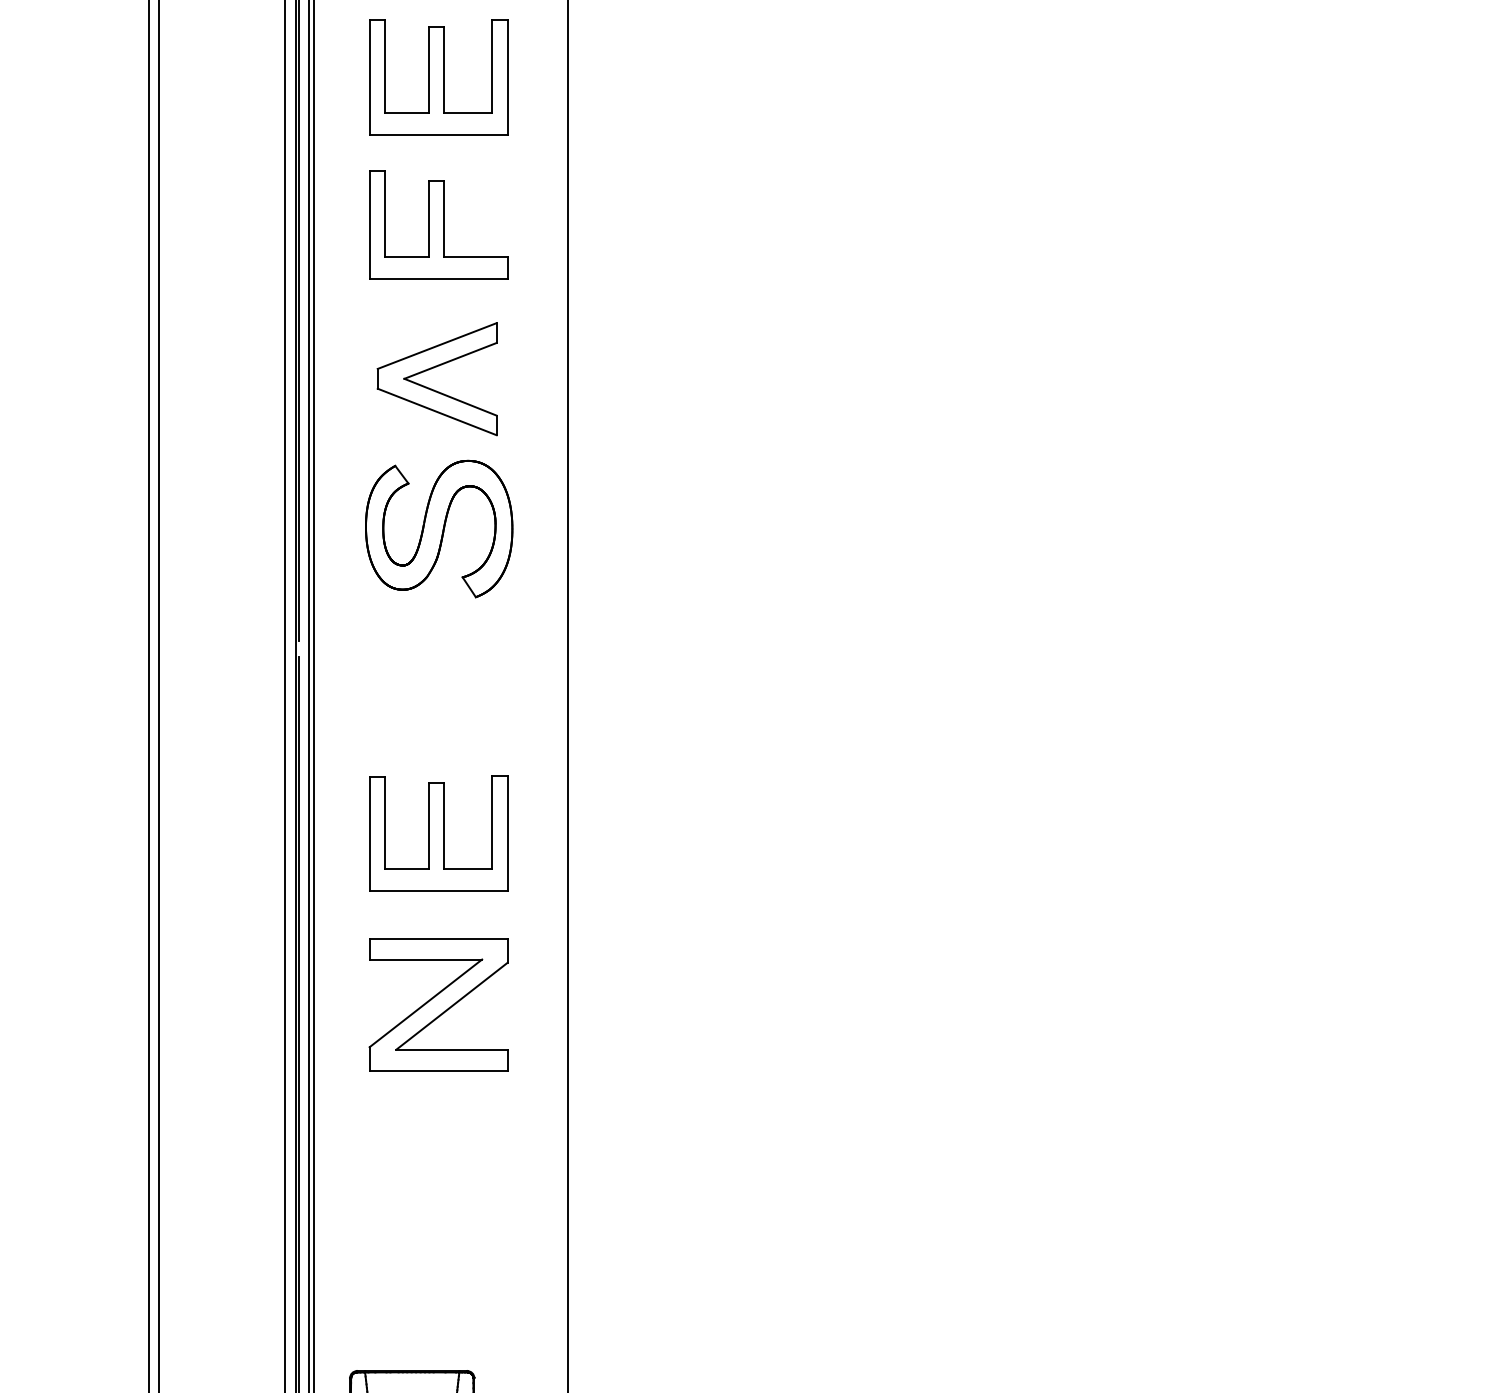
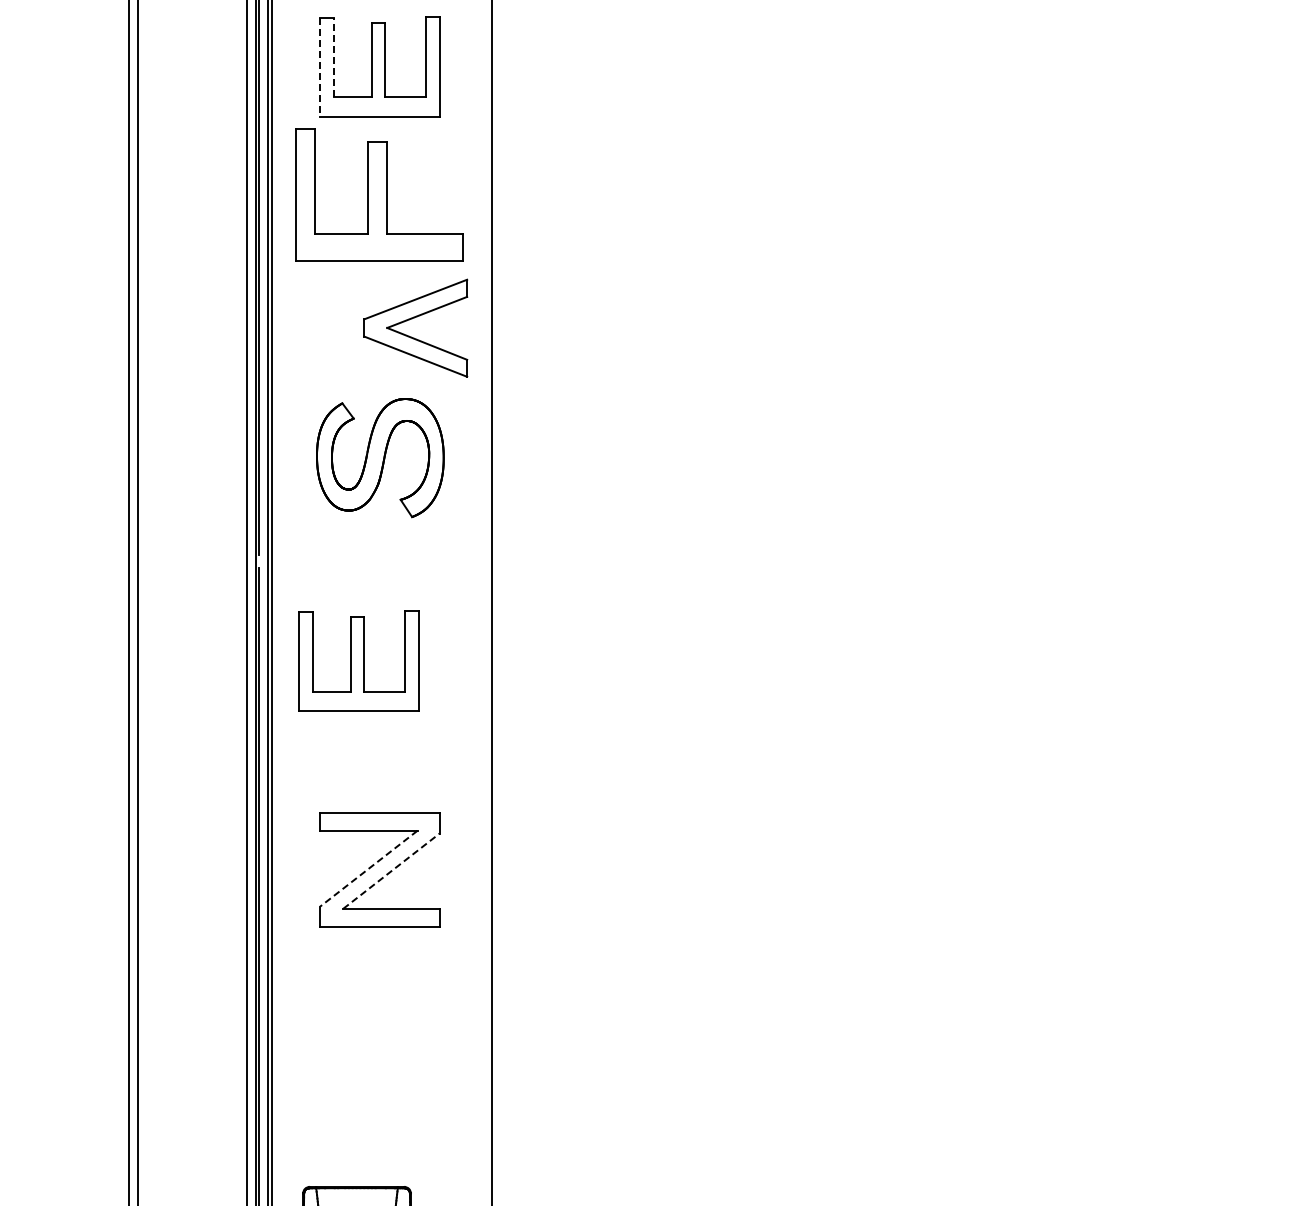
line: (385, 66) -> (333, 57), solid -> dashed
line: (370, 77) -> (320, 67), solid -> dashed
part: (438, 224) -> (379, 194), size x1.4
part: (433, 369) -> (412, 319), moved
part: (438, 833) -> (358, 660), moved
line: (425, 1003) -> (368, 868), solid -> dashed
line: (452, 1005) -> (391, 870), solid -> dashed

